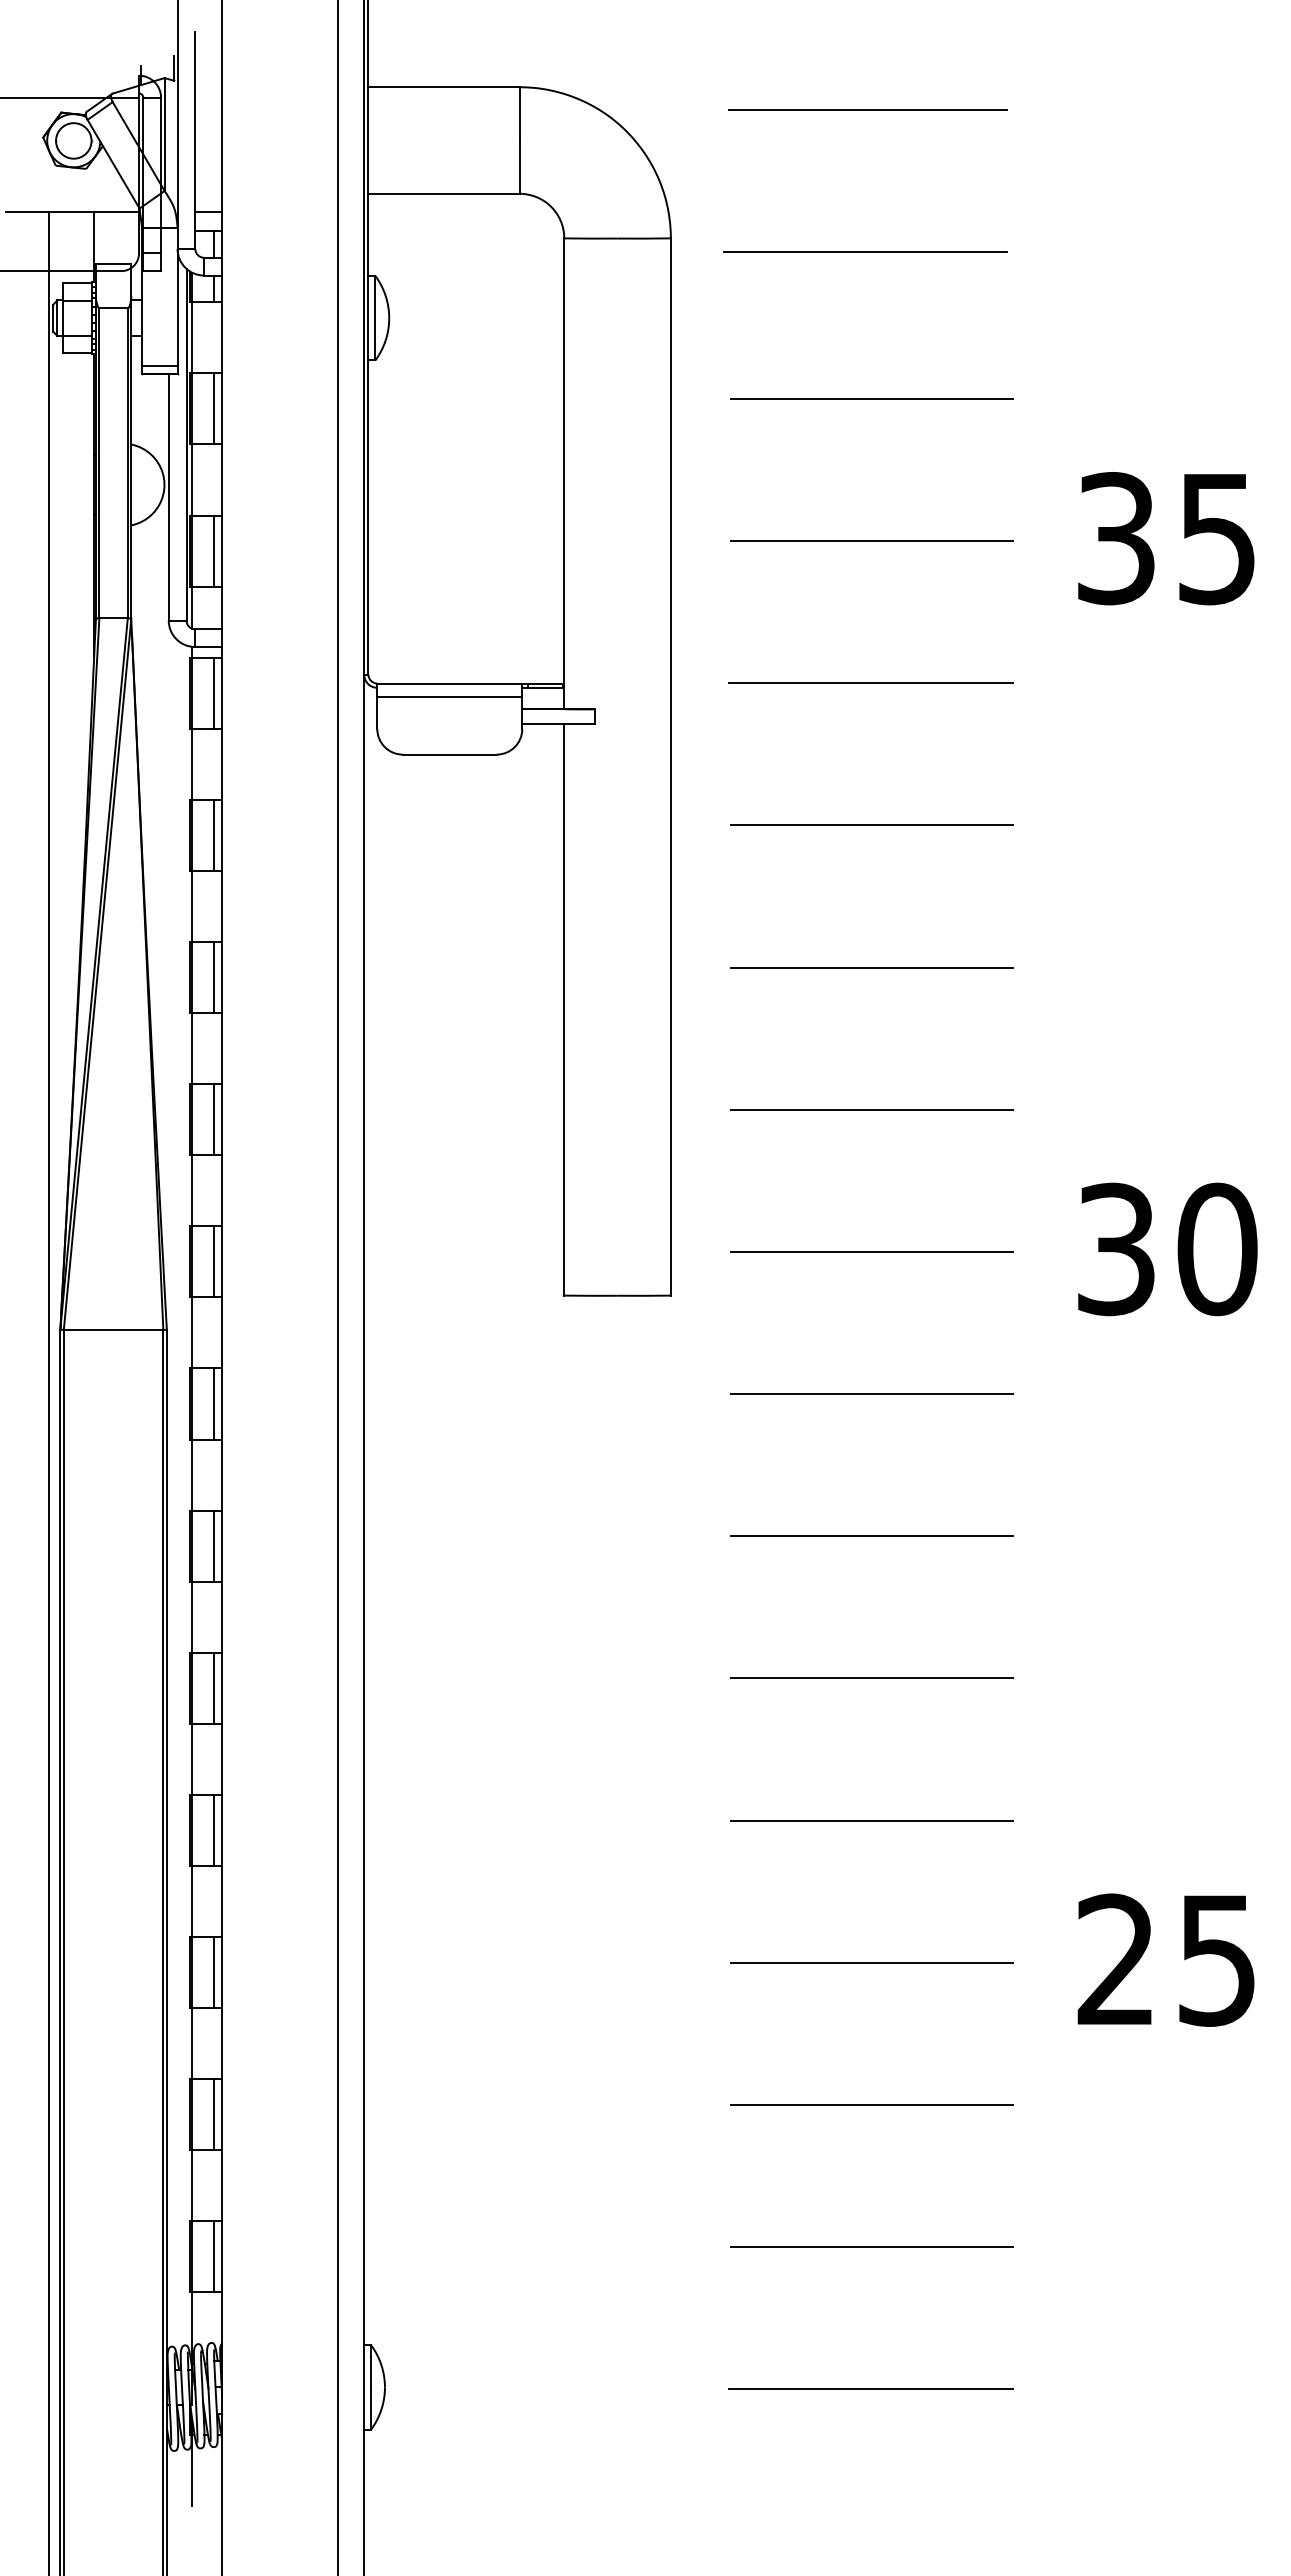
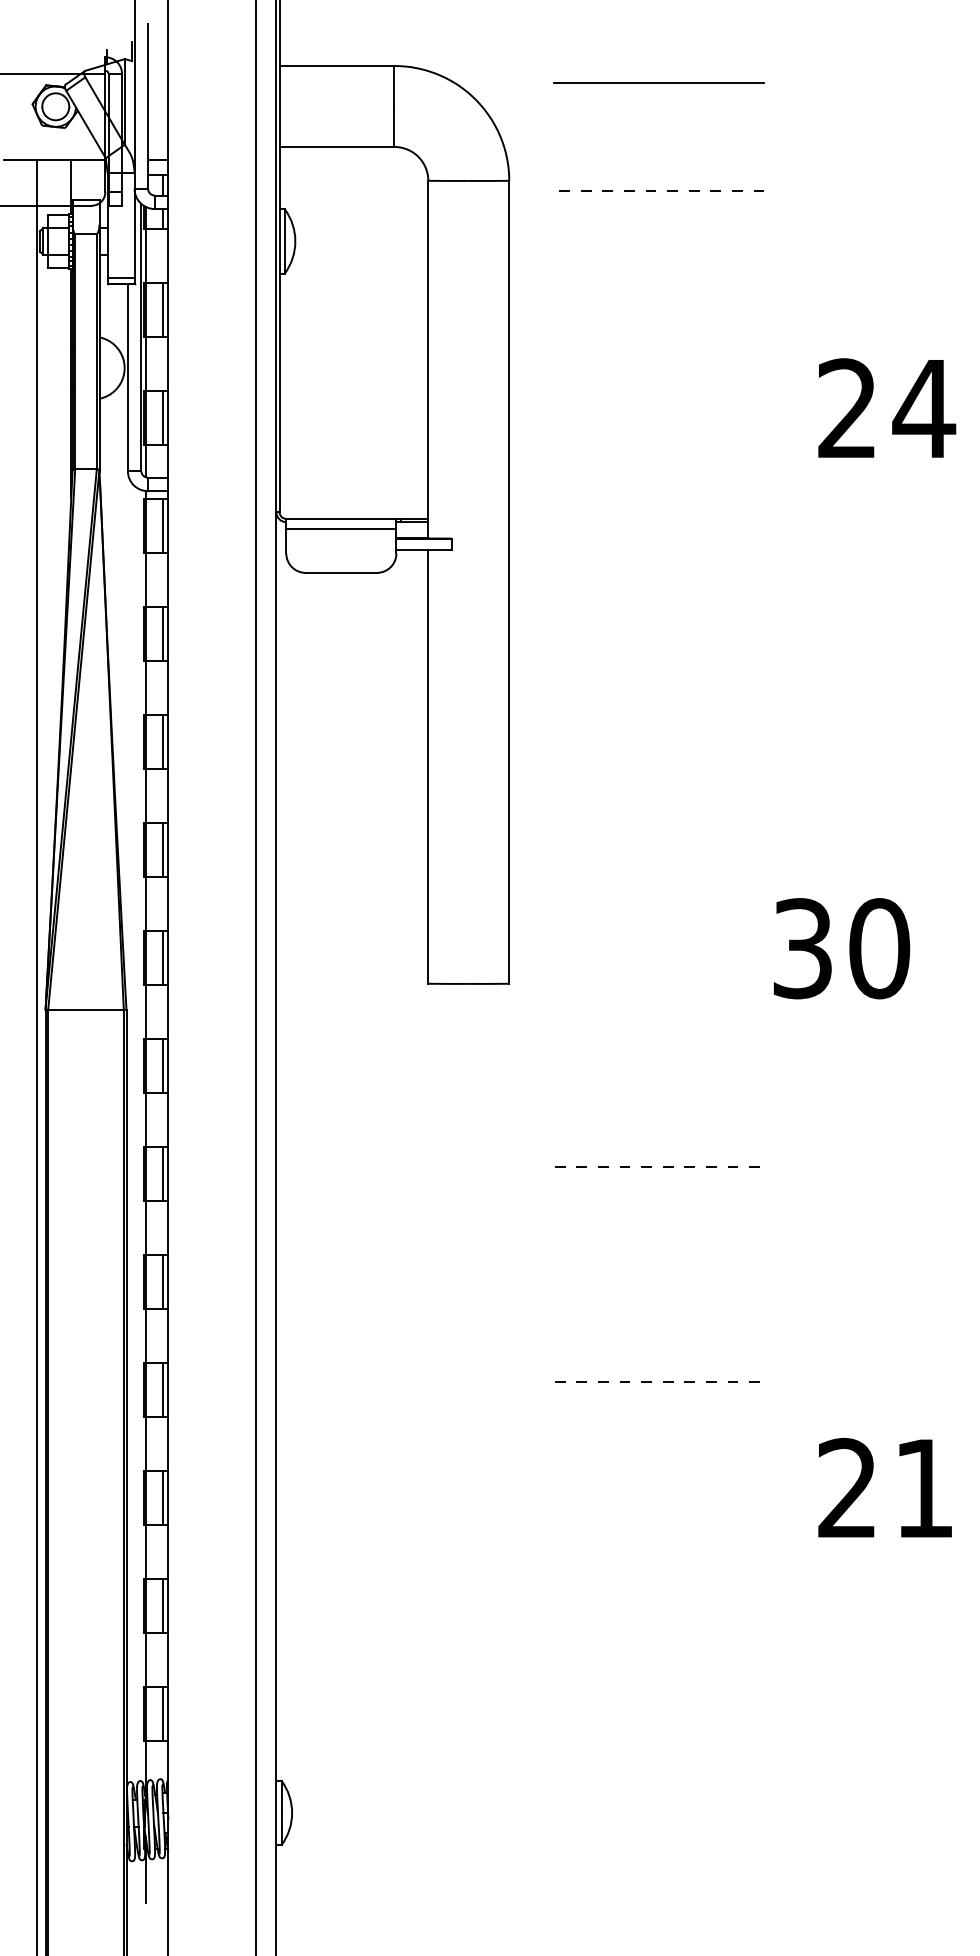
line: (864, 251) -> (656, 190), solid -> dashed
line: (871, 398) -> (661, 302), removed
text: (1168, 538) -> (887, 408), 35 -> 24
line: (872, 541) -> (662, 411), removed
line: (871, 683) -> (661, 518), removed
line: (871, 825) -> (661, 626), removed
line: (871, 967) -> (661, 734), removed
line: (871, 1109) -> (661, 842), removed
text: (1167, 1249) -> (841, 948), moved
line: (871, 1251) -> (661, 950), removed
line: (871, 1394) -> (661, 1058), removed
line: (872, 1536) -> (662, 1166), solid -> dashed
line: (871, 1678) -> (661, 1274), removed
line: (872, 1820) -> (662, 1382), solid -> dashed
text: (1216, 1960) -> (923, 1488), 25 -> 21
line: (871, 1962) -> (661, 1490), removed
line: (871, 2104) -> (661, 1598), removed
line: (871, 2246) -> (661, 1705), removed
line: (871, 2389) -> (661, 1814), removed

